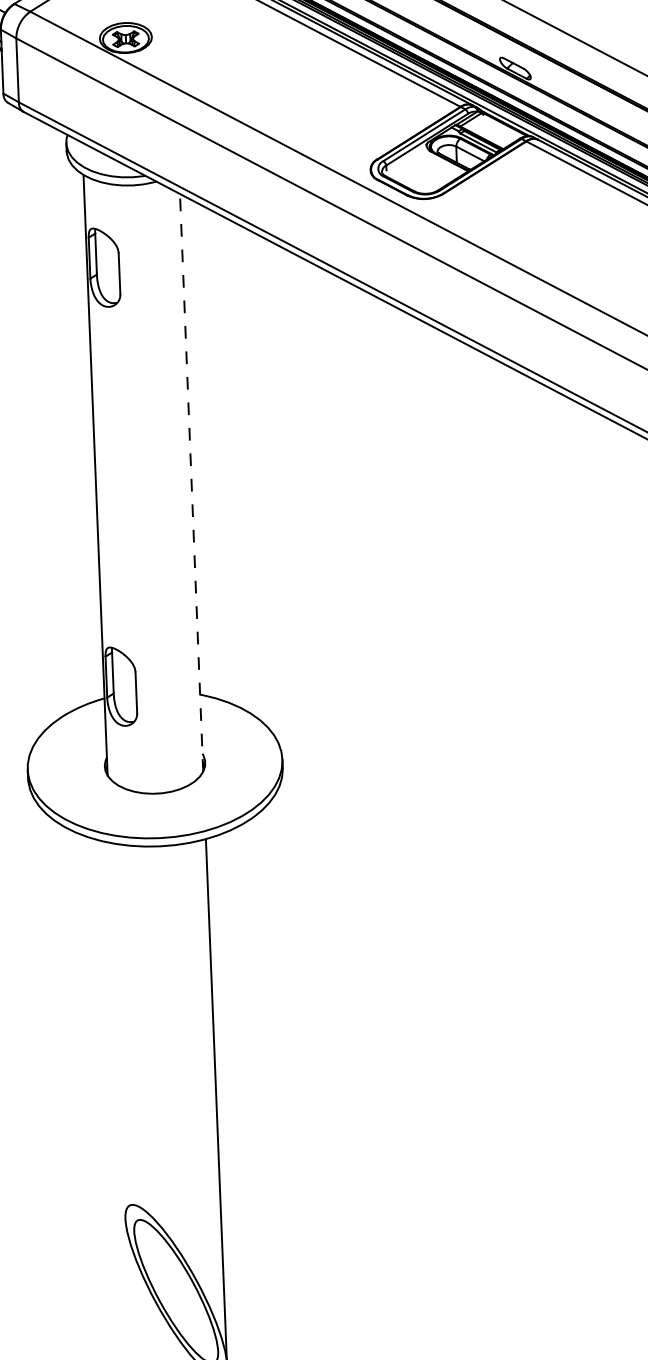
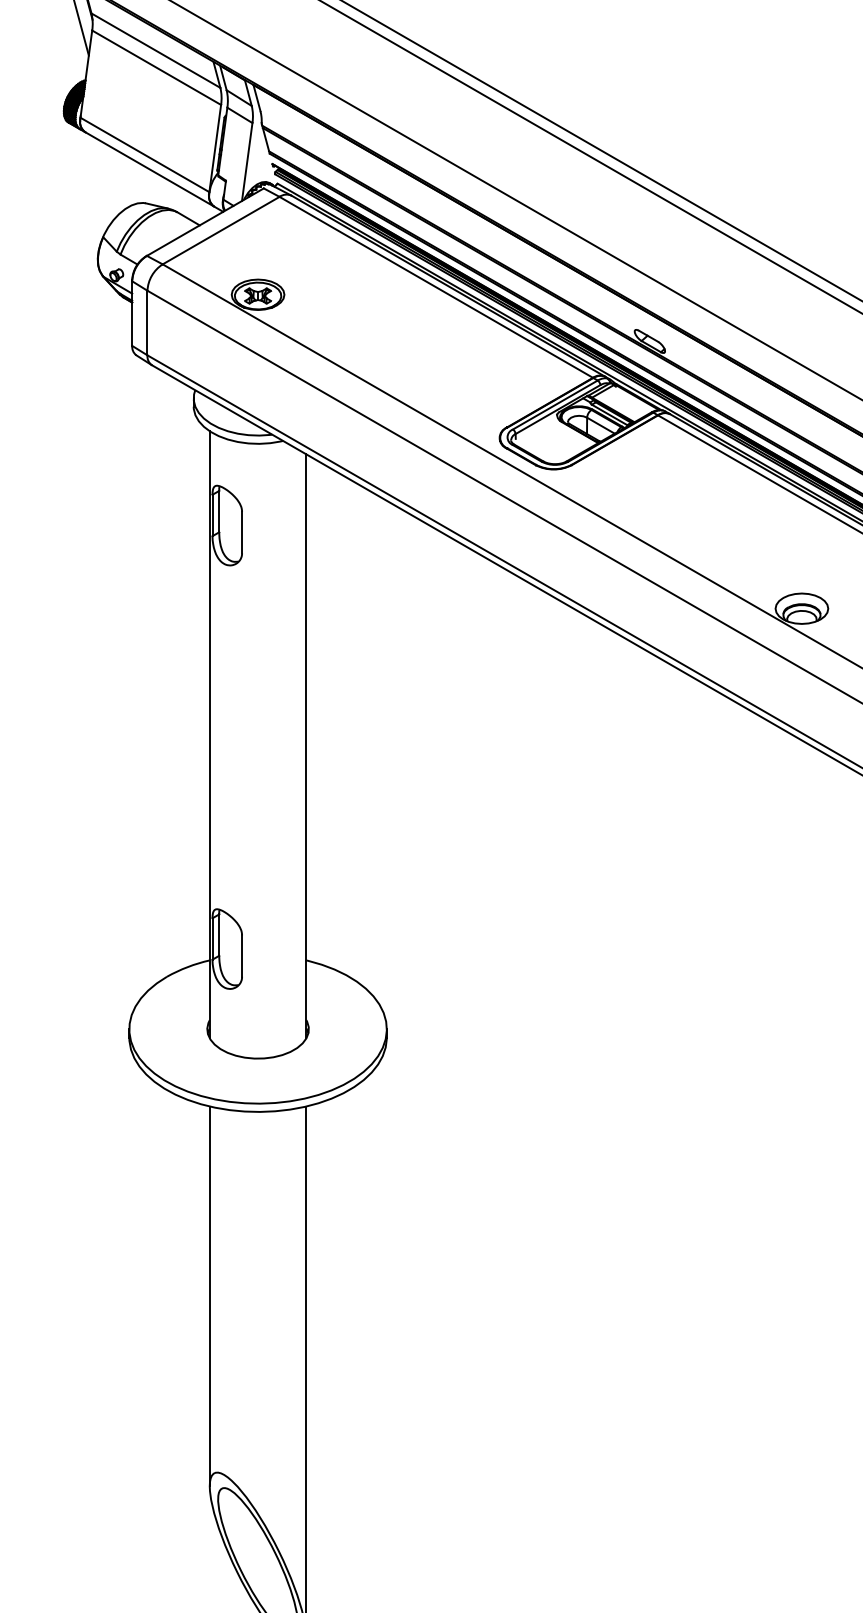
line: (191, 481) -> (306, 745), dashed -> solid
line: (117, 1030) -> (209, 1296), added

